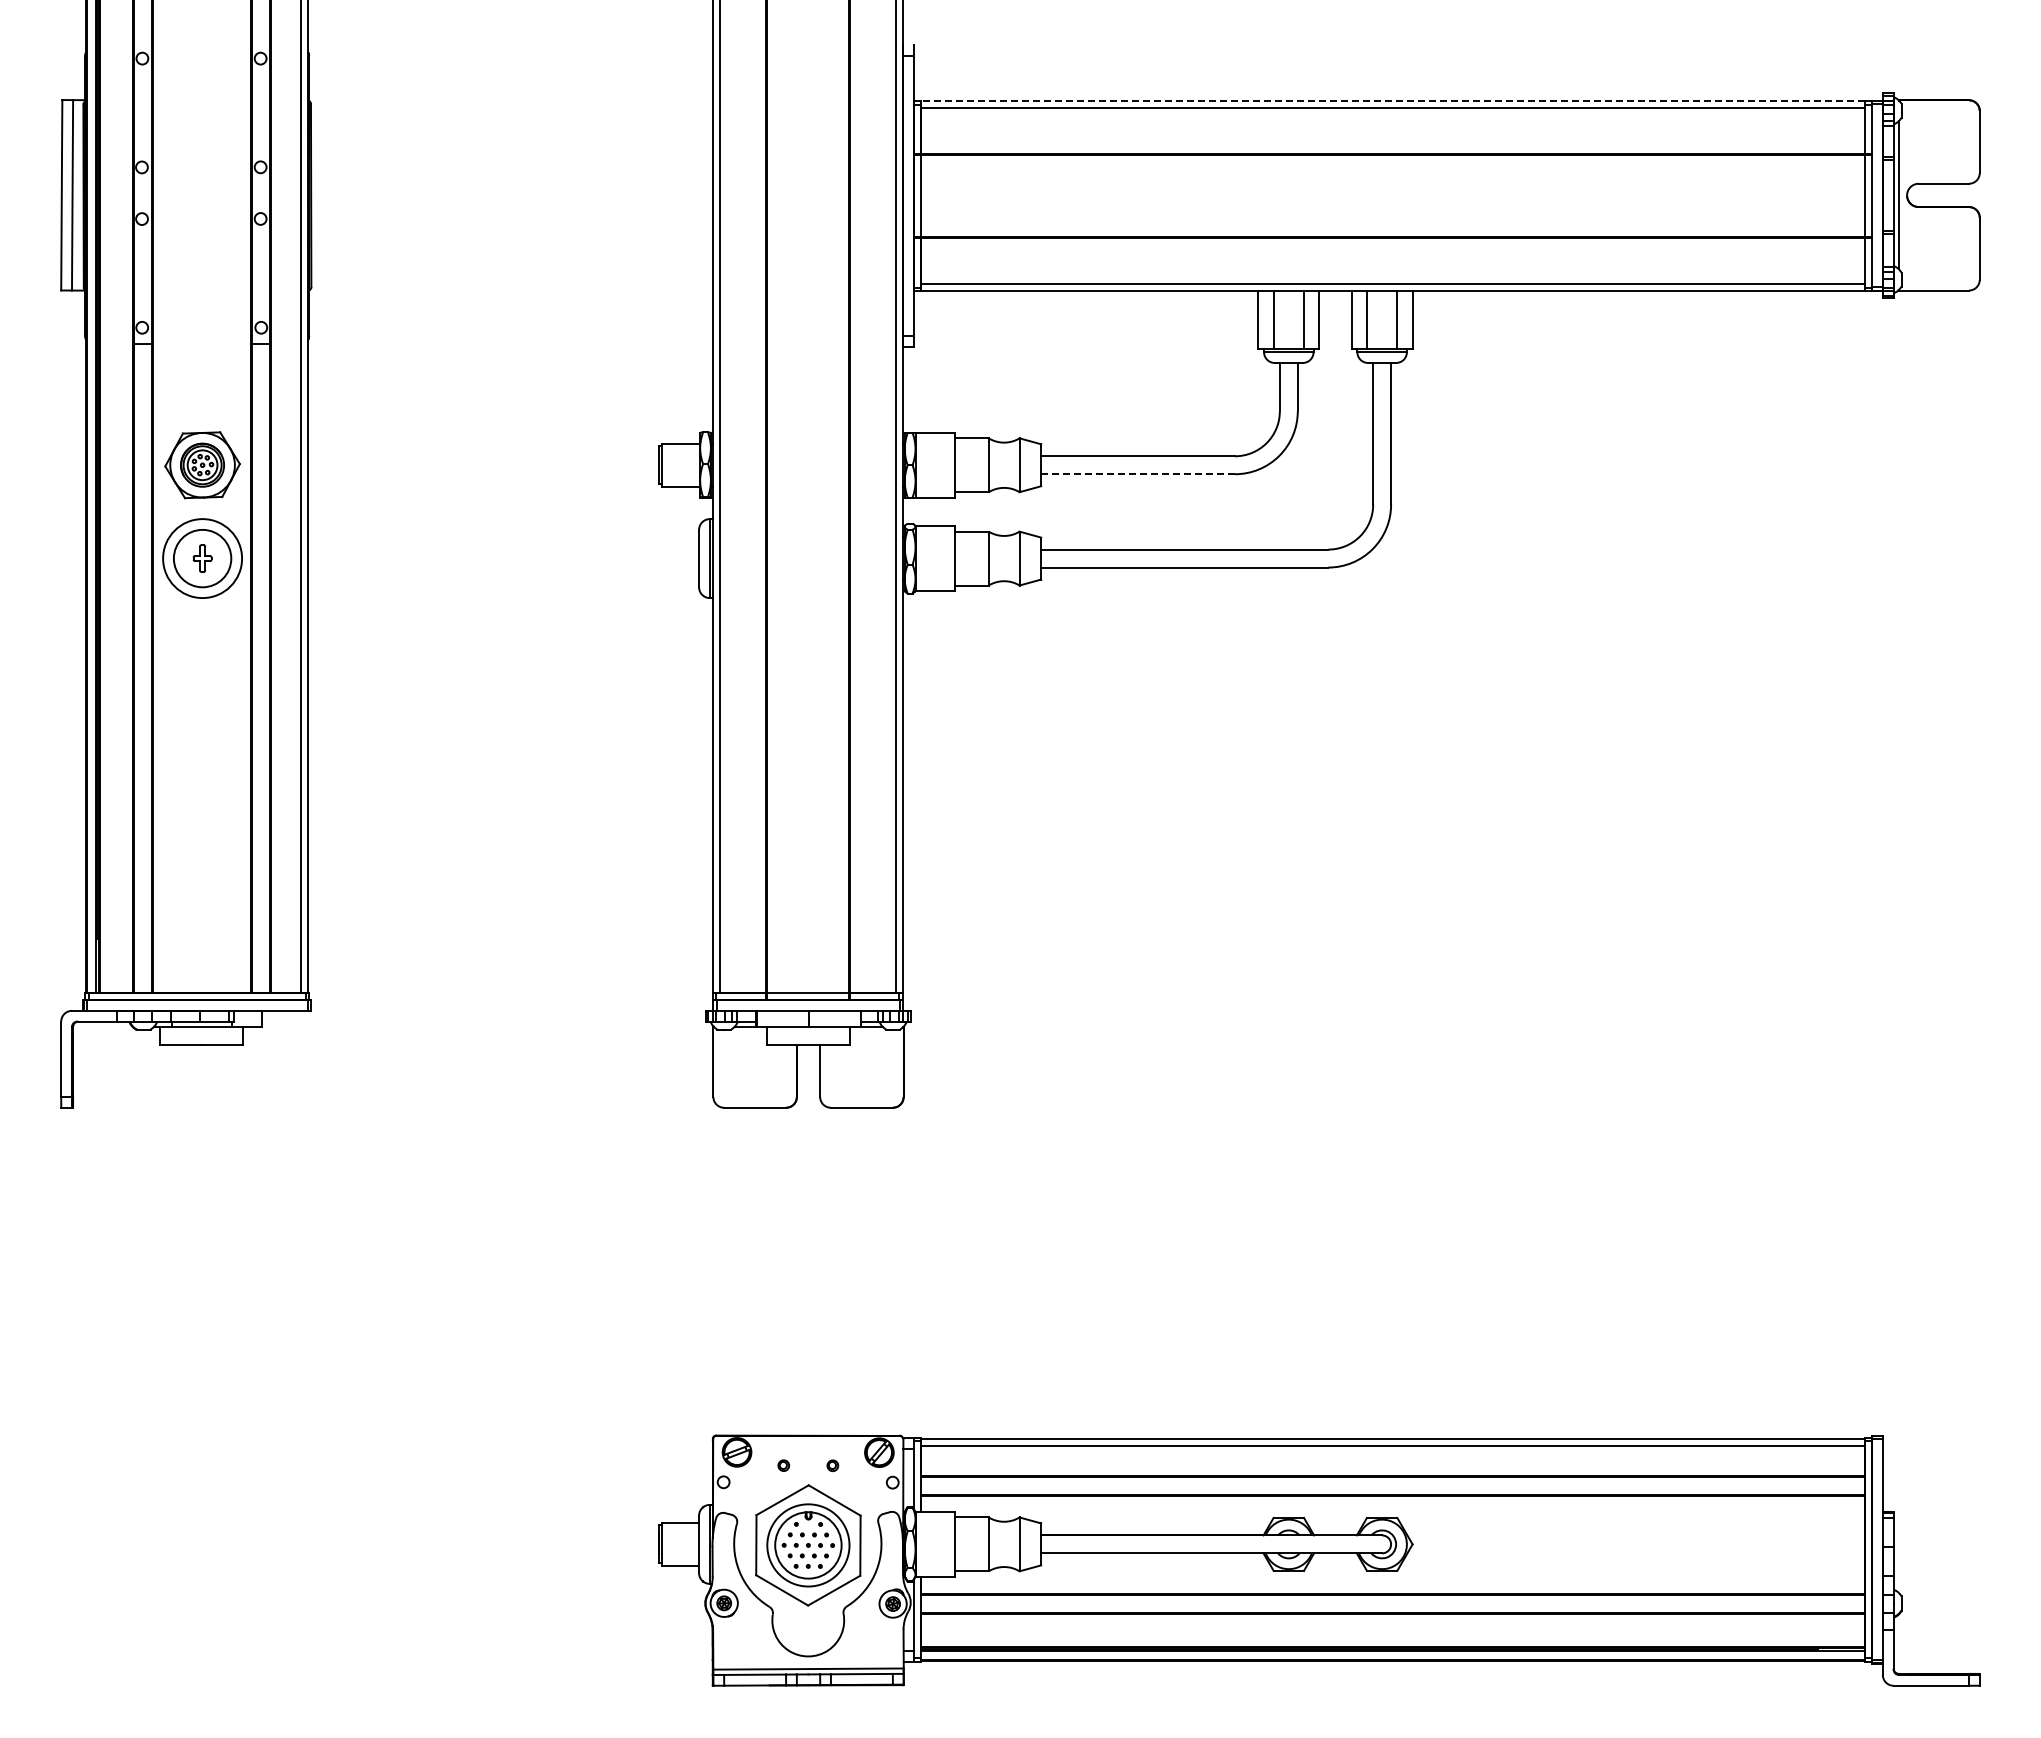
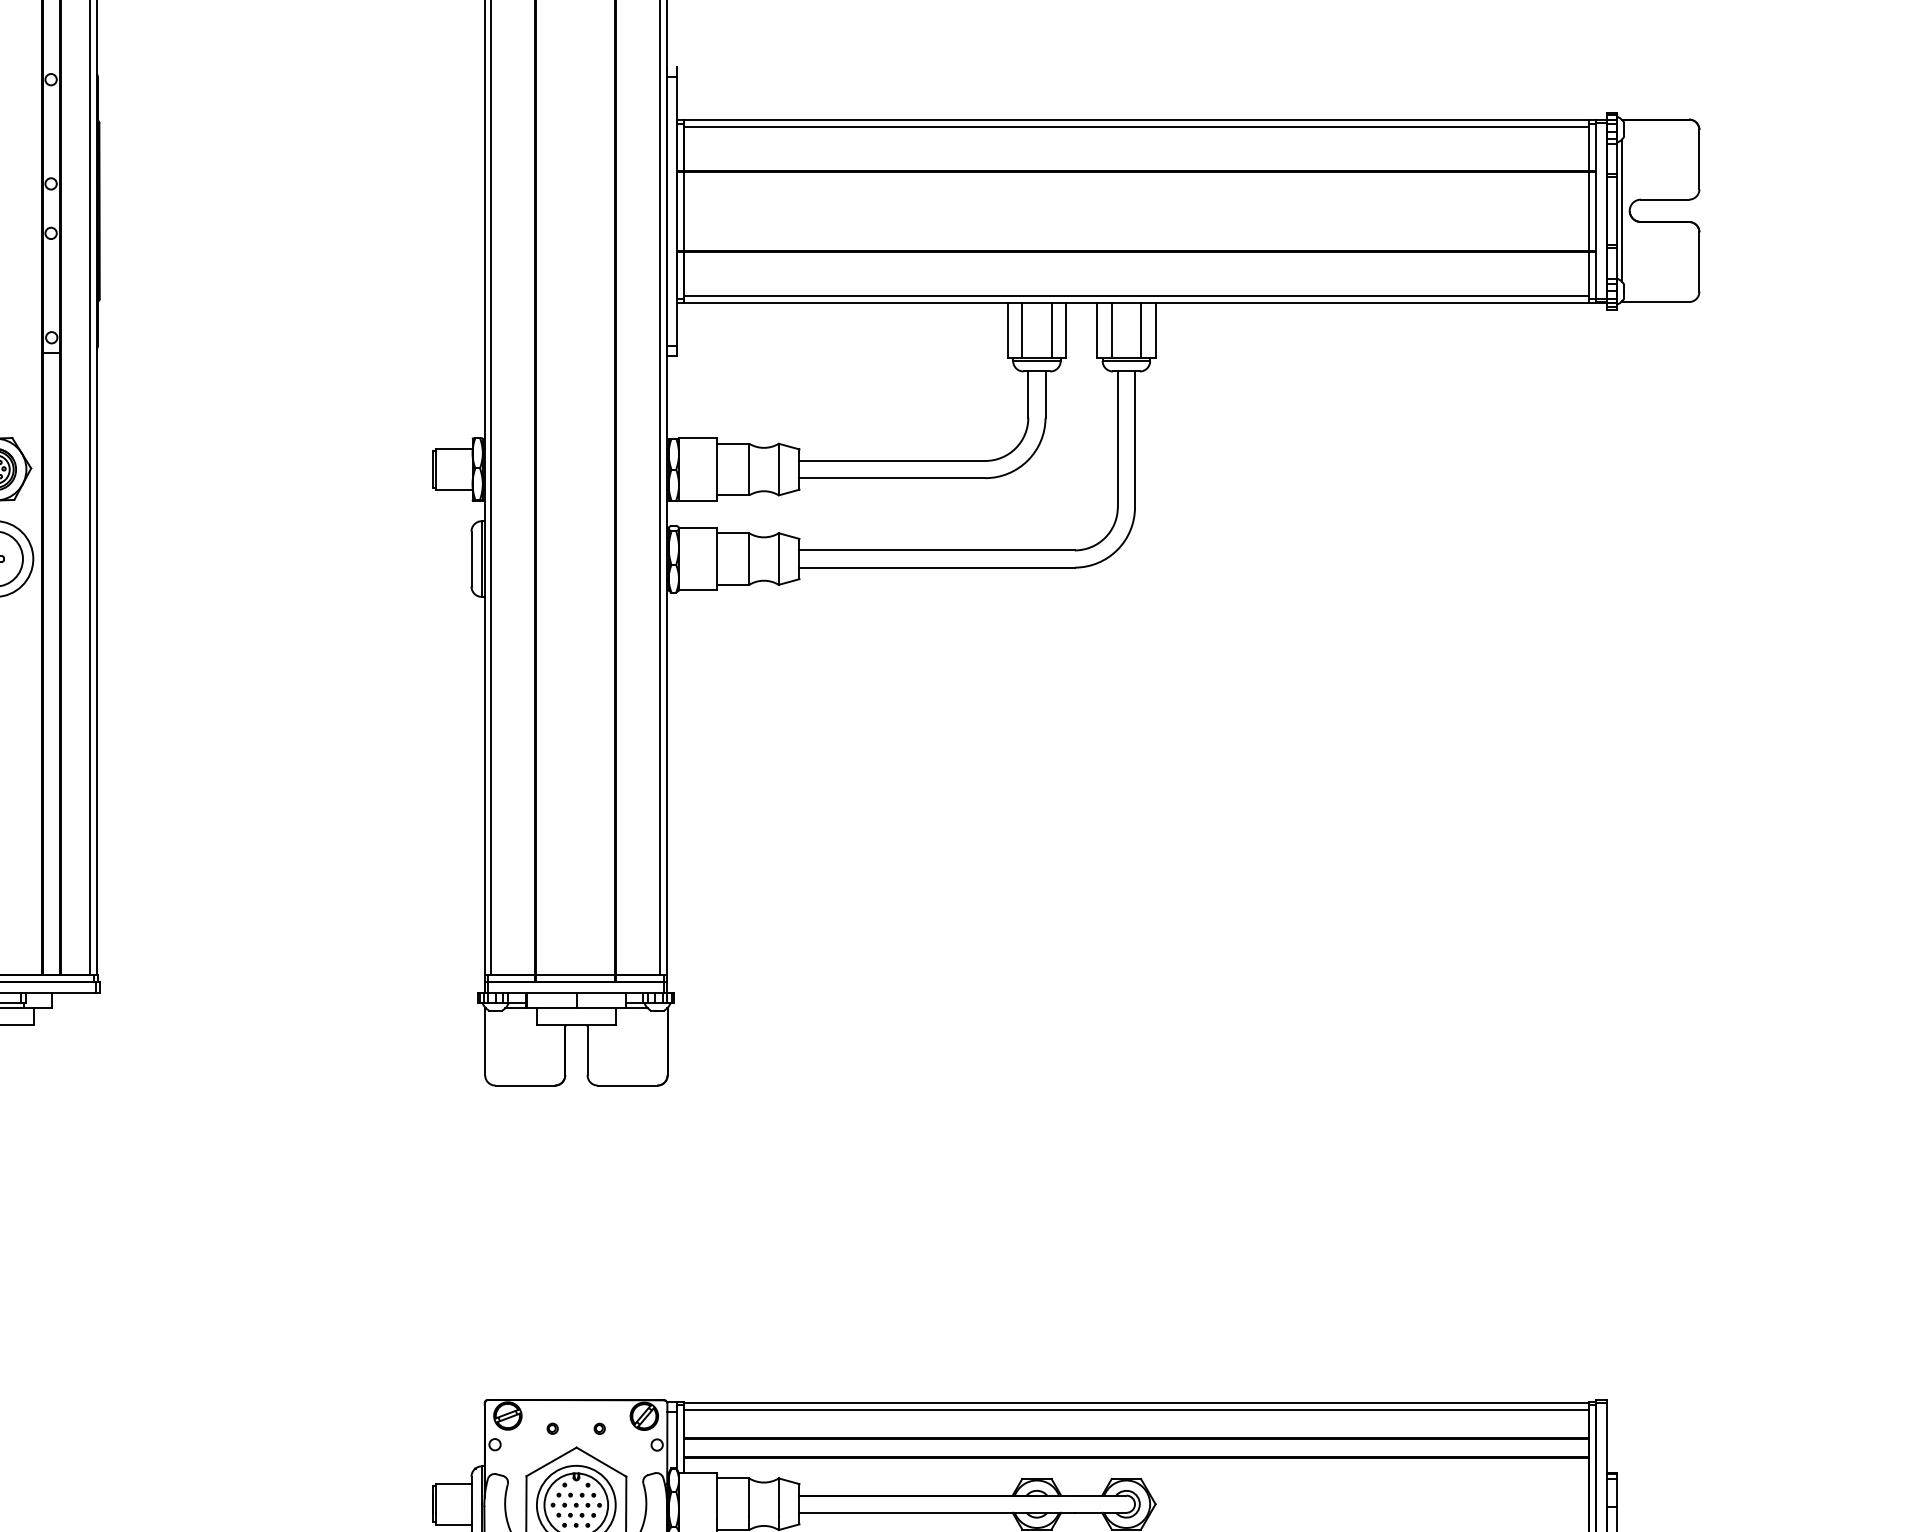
line: (1392, 100) -> (1136, 119), dashed -> solid
line: (1138, 474) -> (892, 478), dashed -> solid

